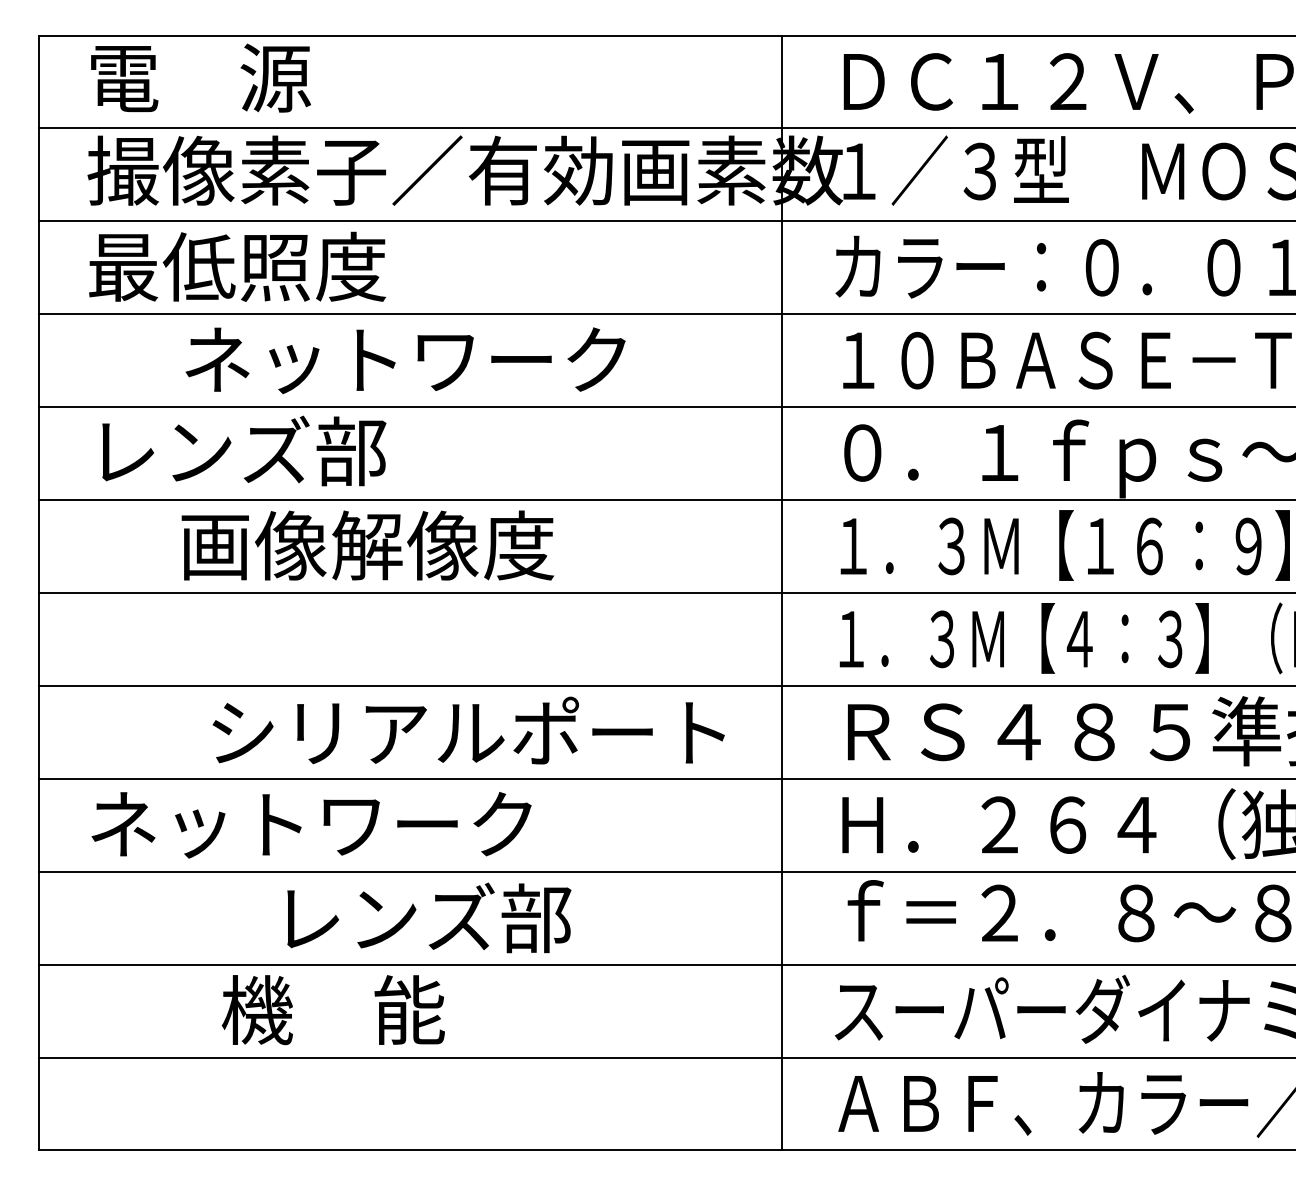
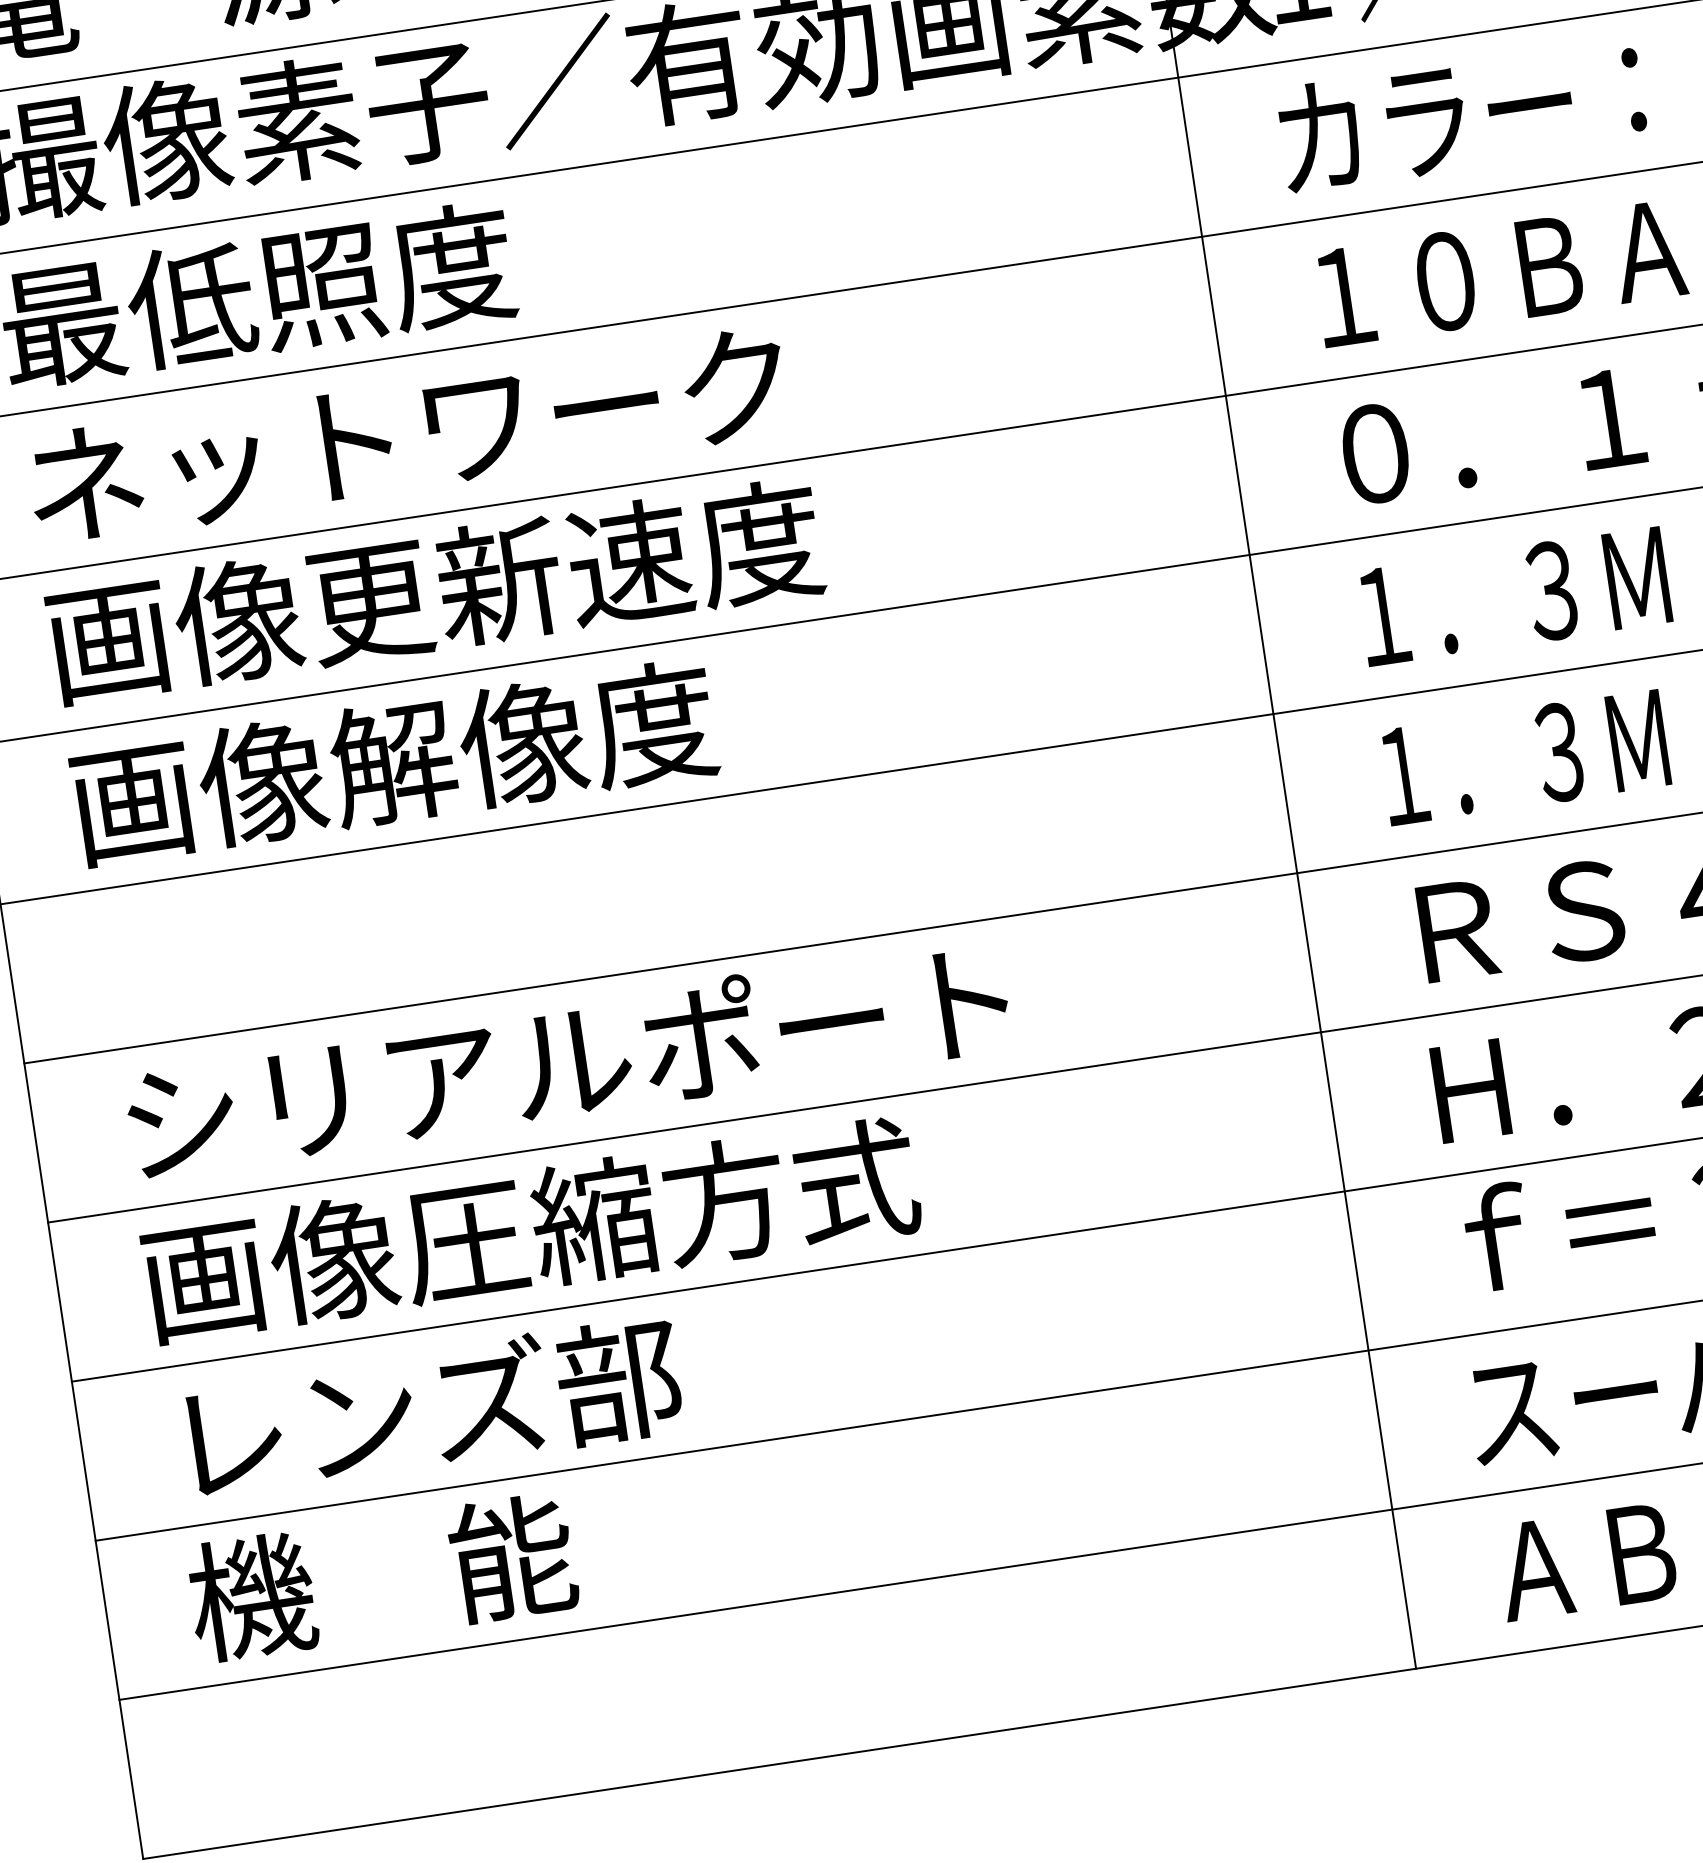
text: (405, 360) -> (407, 436), moved
text: (313, 450) -> (434, 589), レンズ部 -> 画像更新速度
text: (367, 545) -> (393, 762), moved
text: (468, 730) -> (567, 1058), moved
text: (313, 824) -> (530, 1230), ネットワーク -> 画像圧縮方式
text: (429, 917) -> (435, 1407), moved
text: (332, 1010) -> (380, 1578), moved

